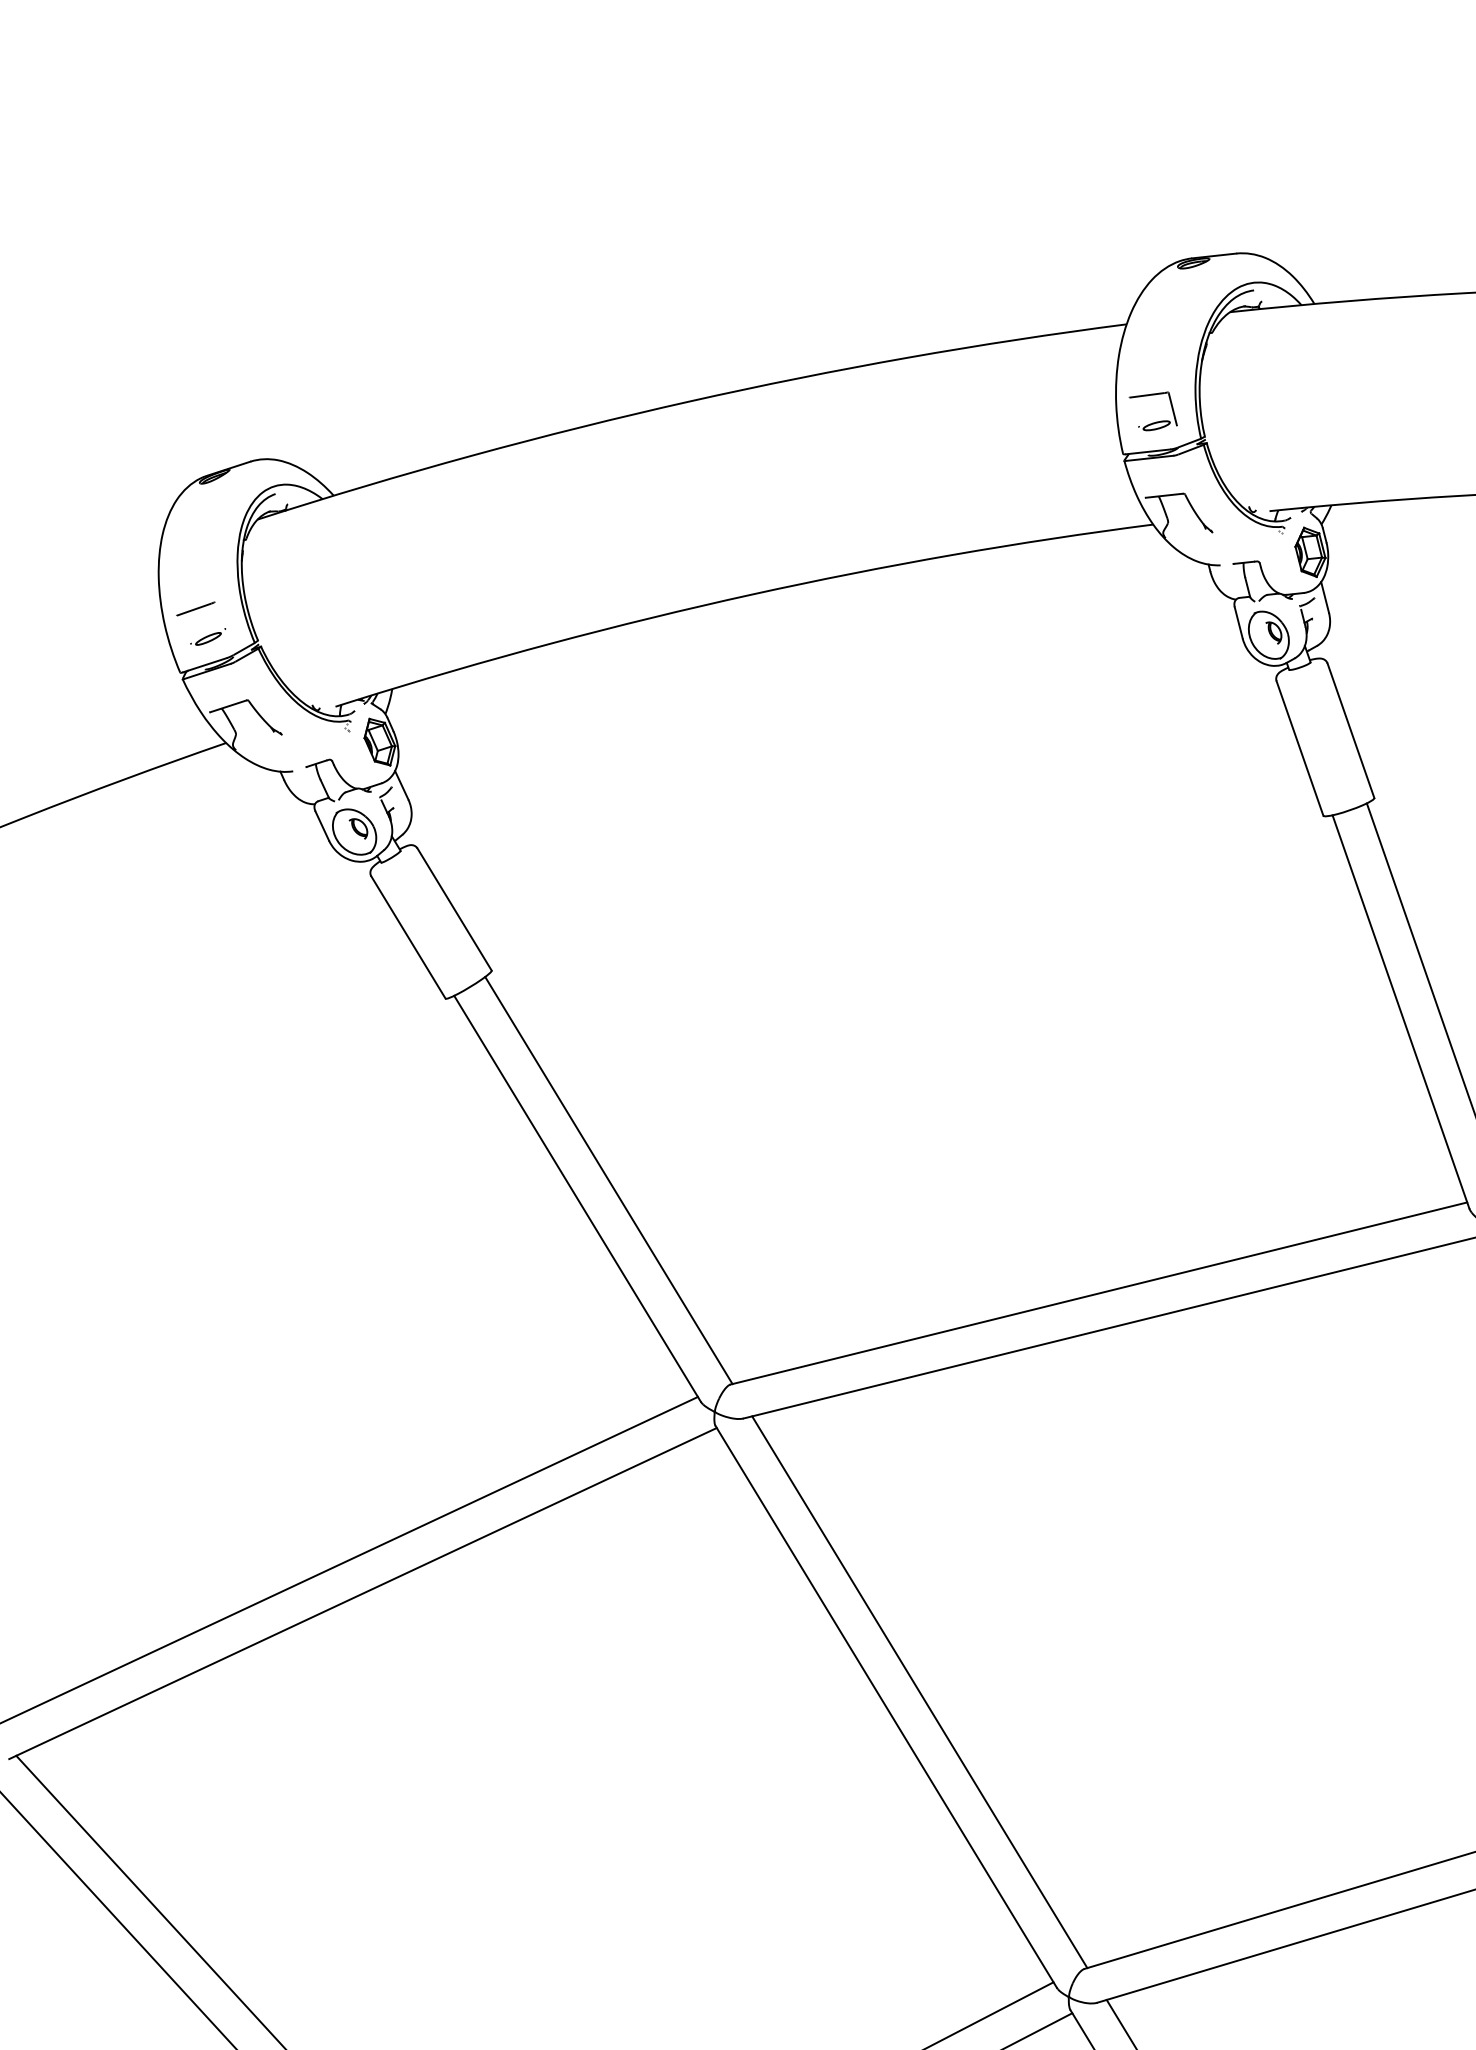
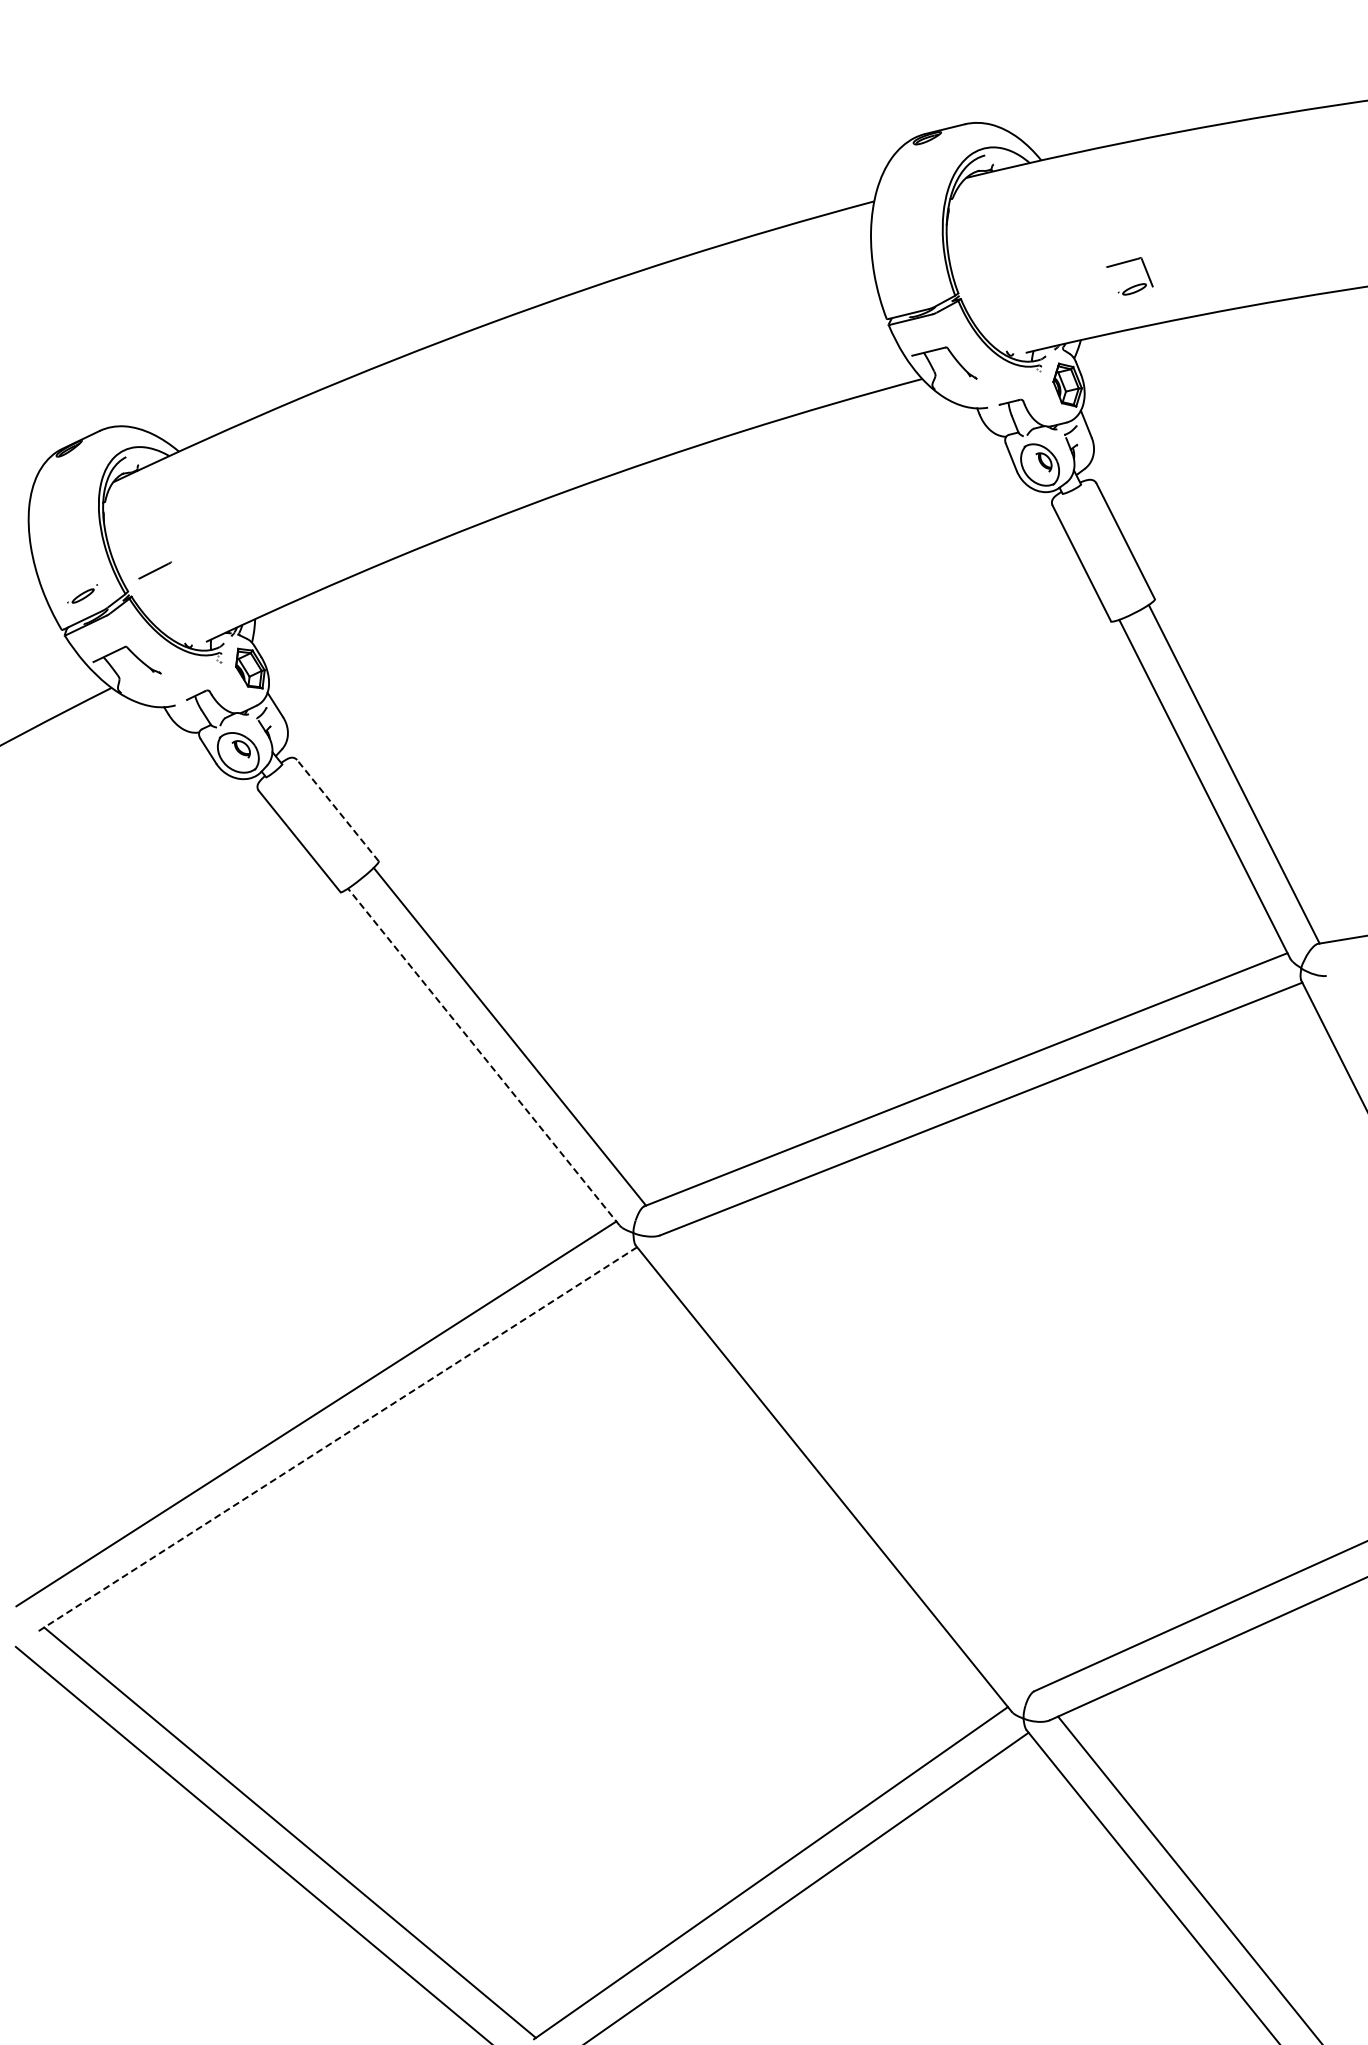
part: (1156, 421) -> (1133, 285), moved
line: (195, 608) -> (154, 570), moved
line: (454, 909) -> (337, 810), solid -> dashed
line: (577, 1198) -> (483, 1056), solid -> dashed
line: (362, 1593) -> (337, 1439), solid -> dashed
line: (918, 1692) -> (851, 1461), removed

